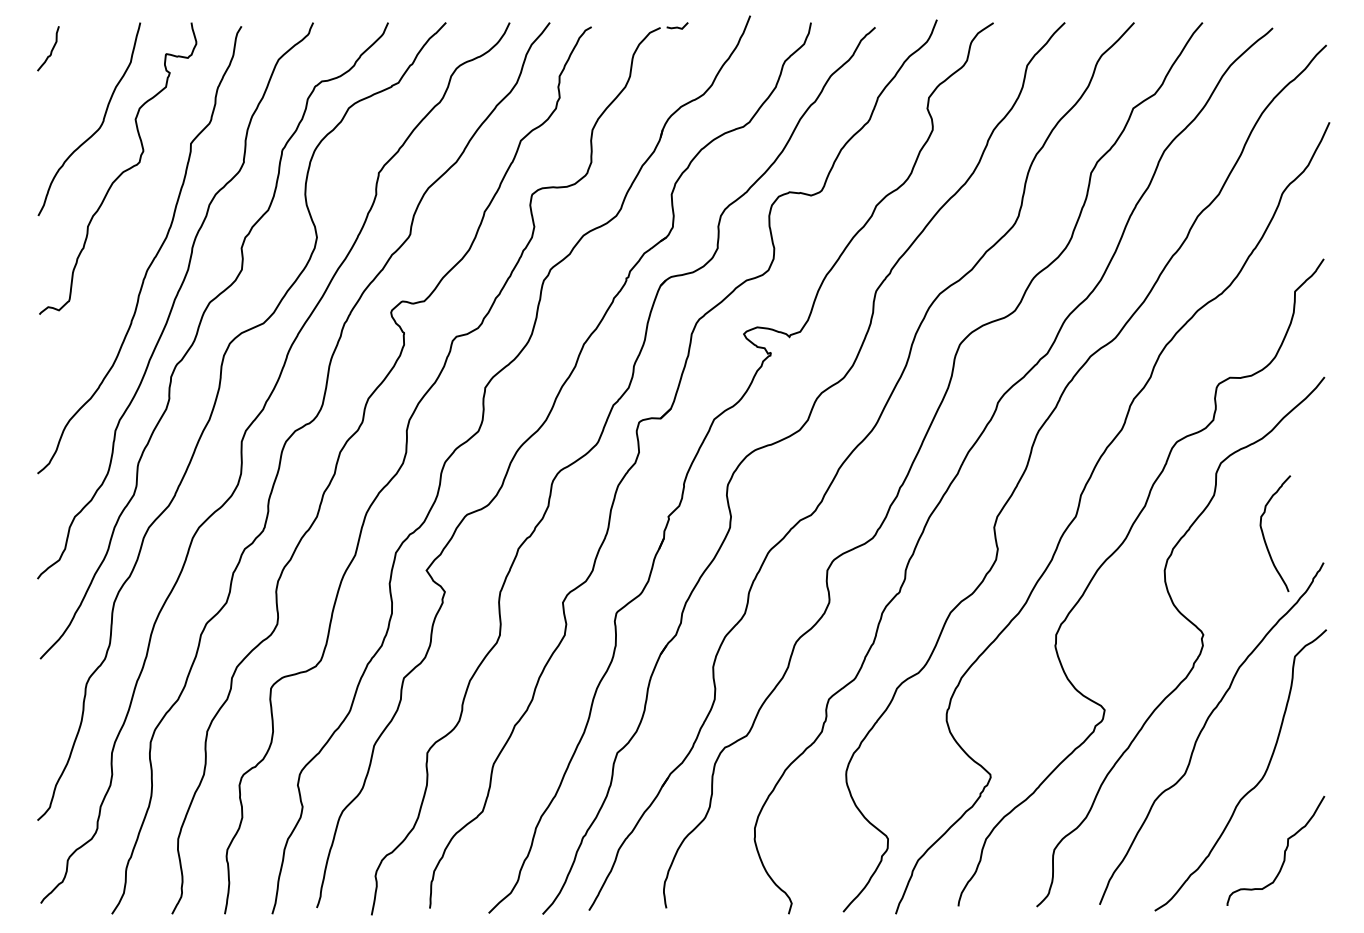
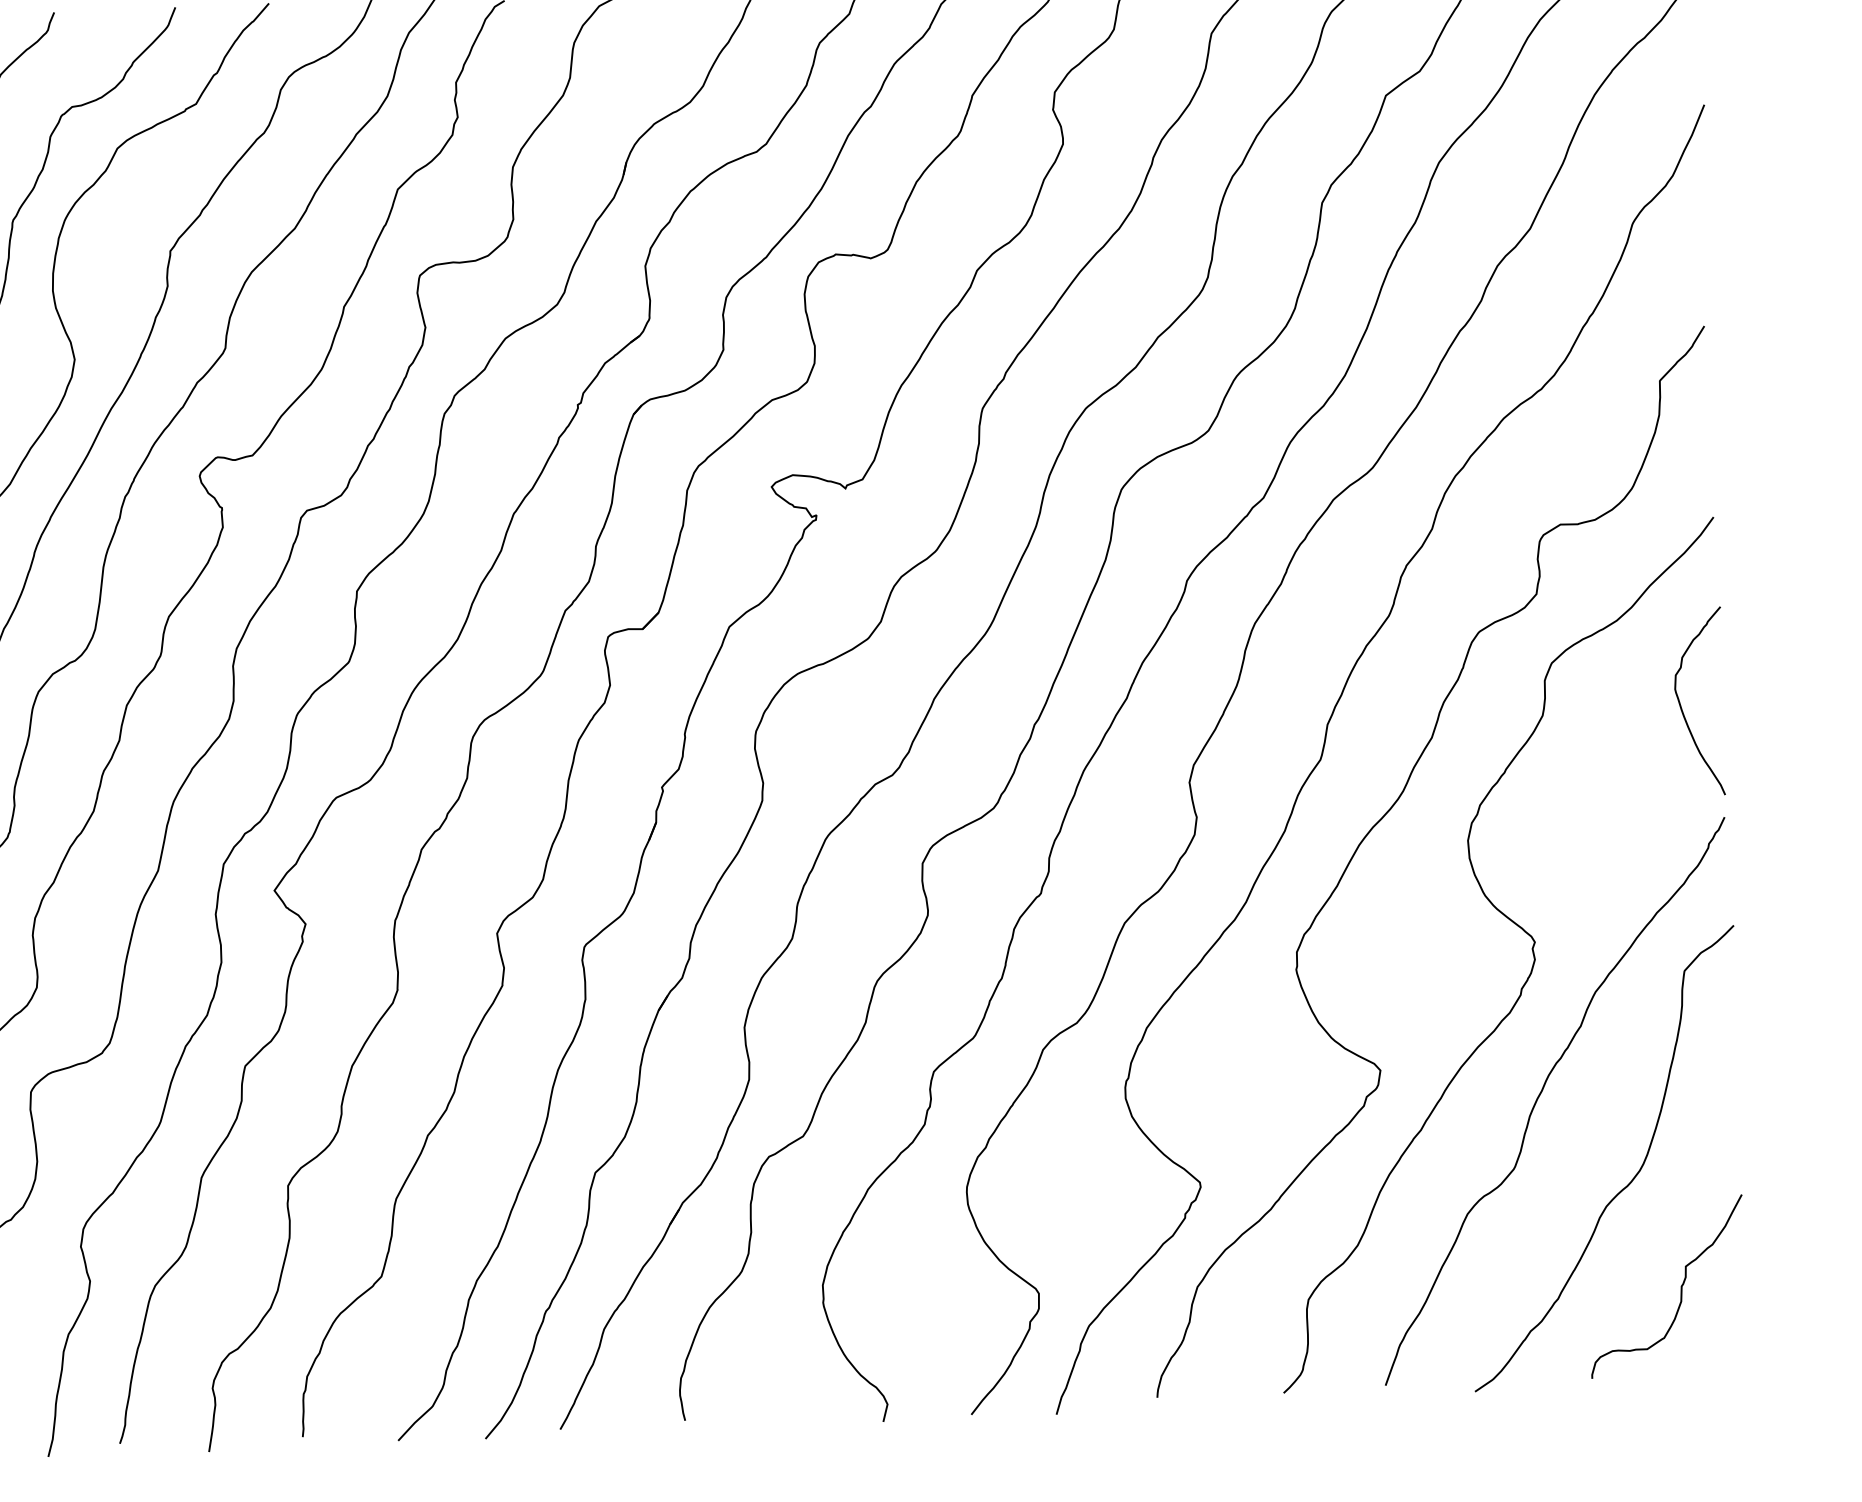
curve: (1264, 535) -> (1682, 705), moved

